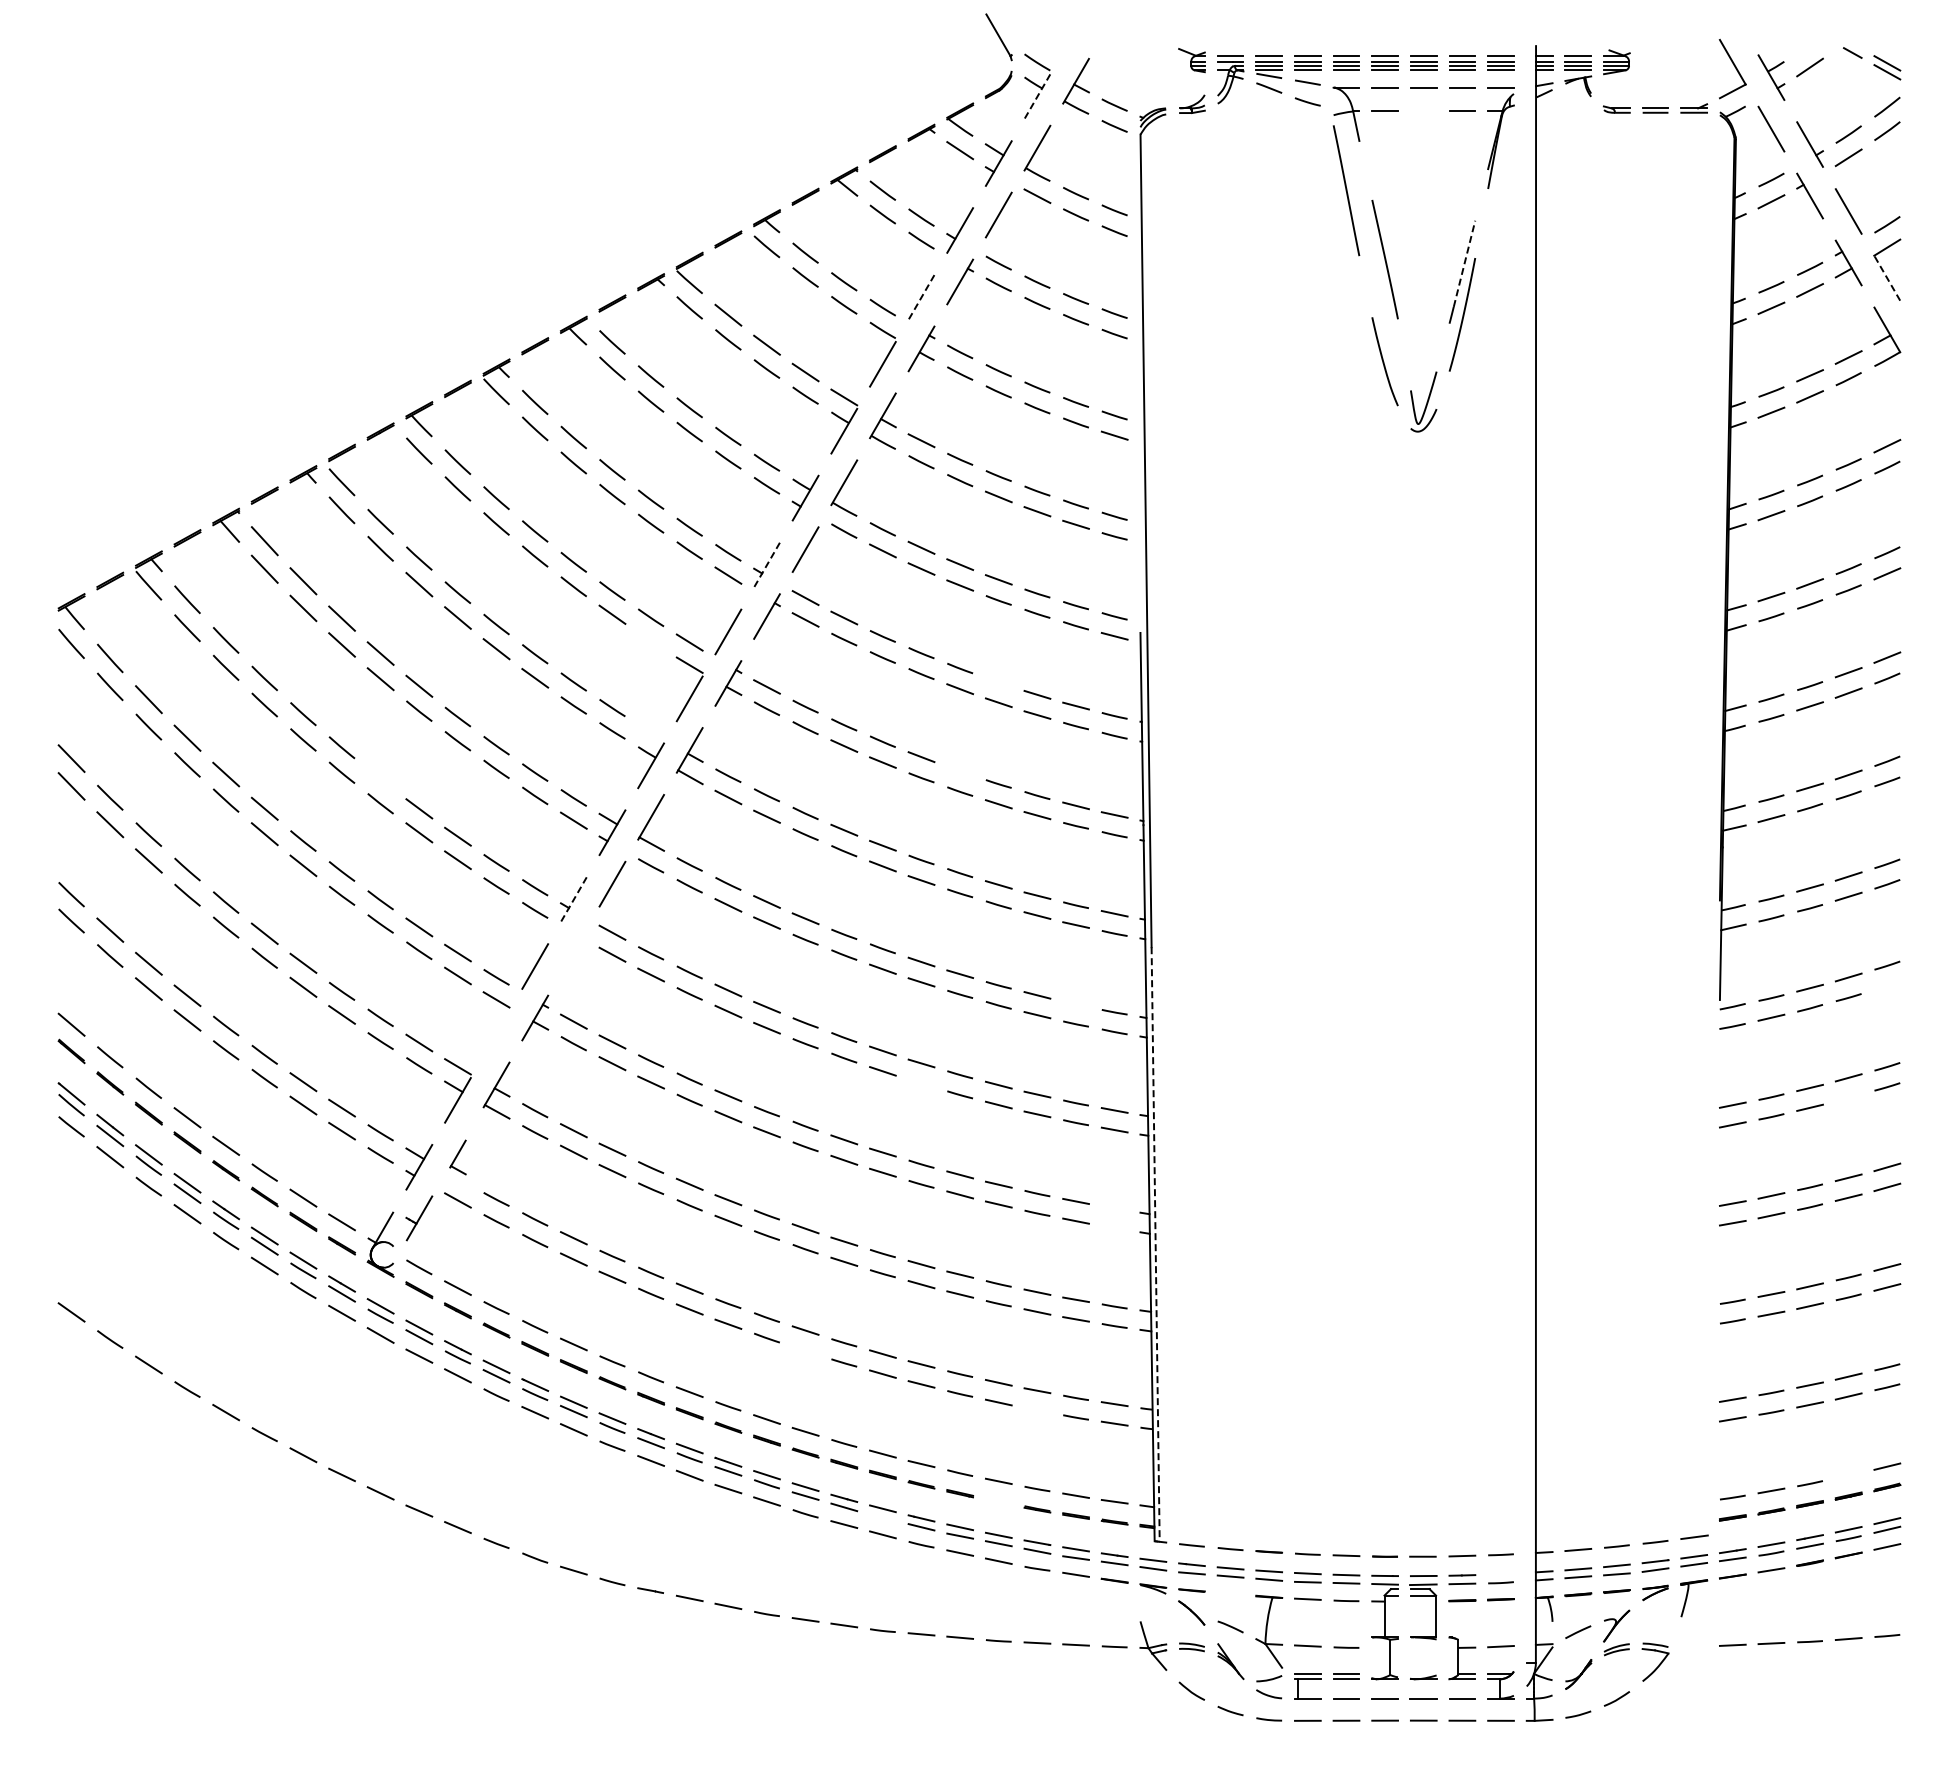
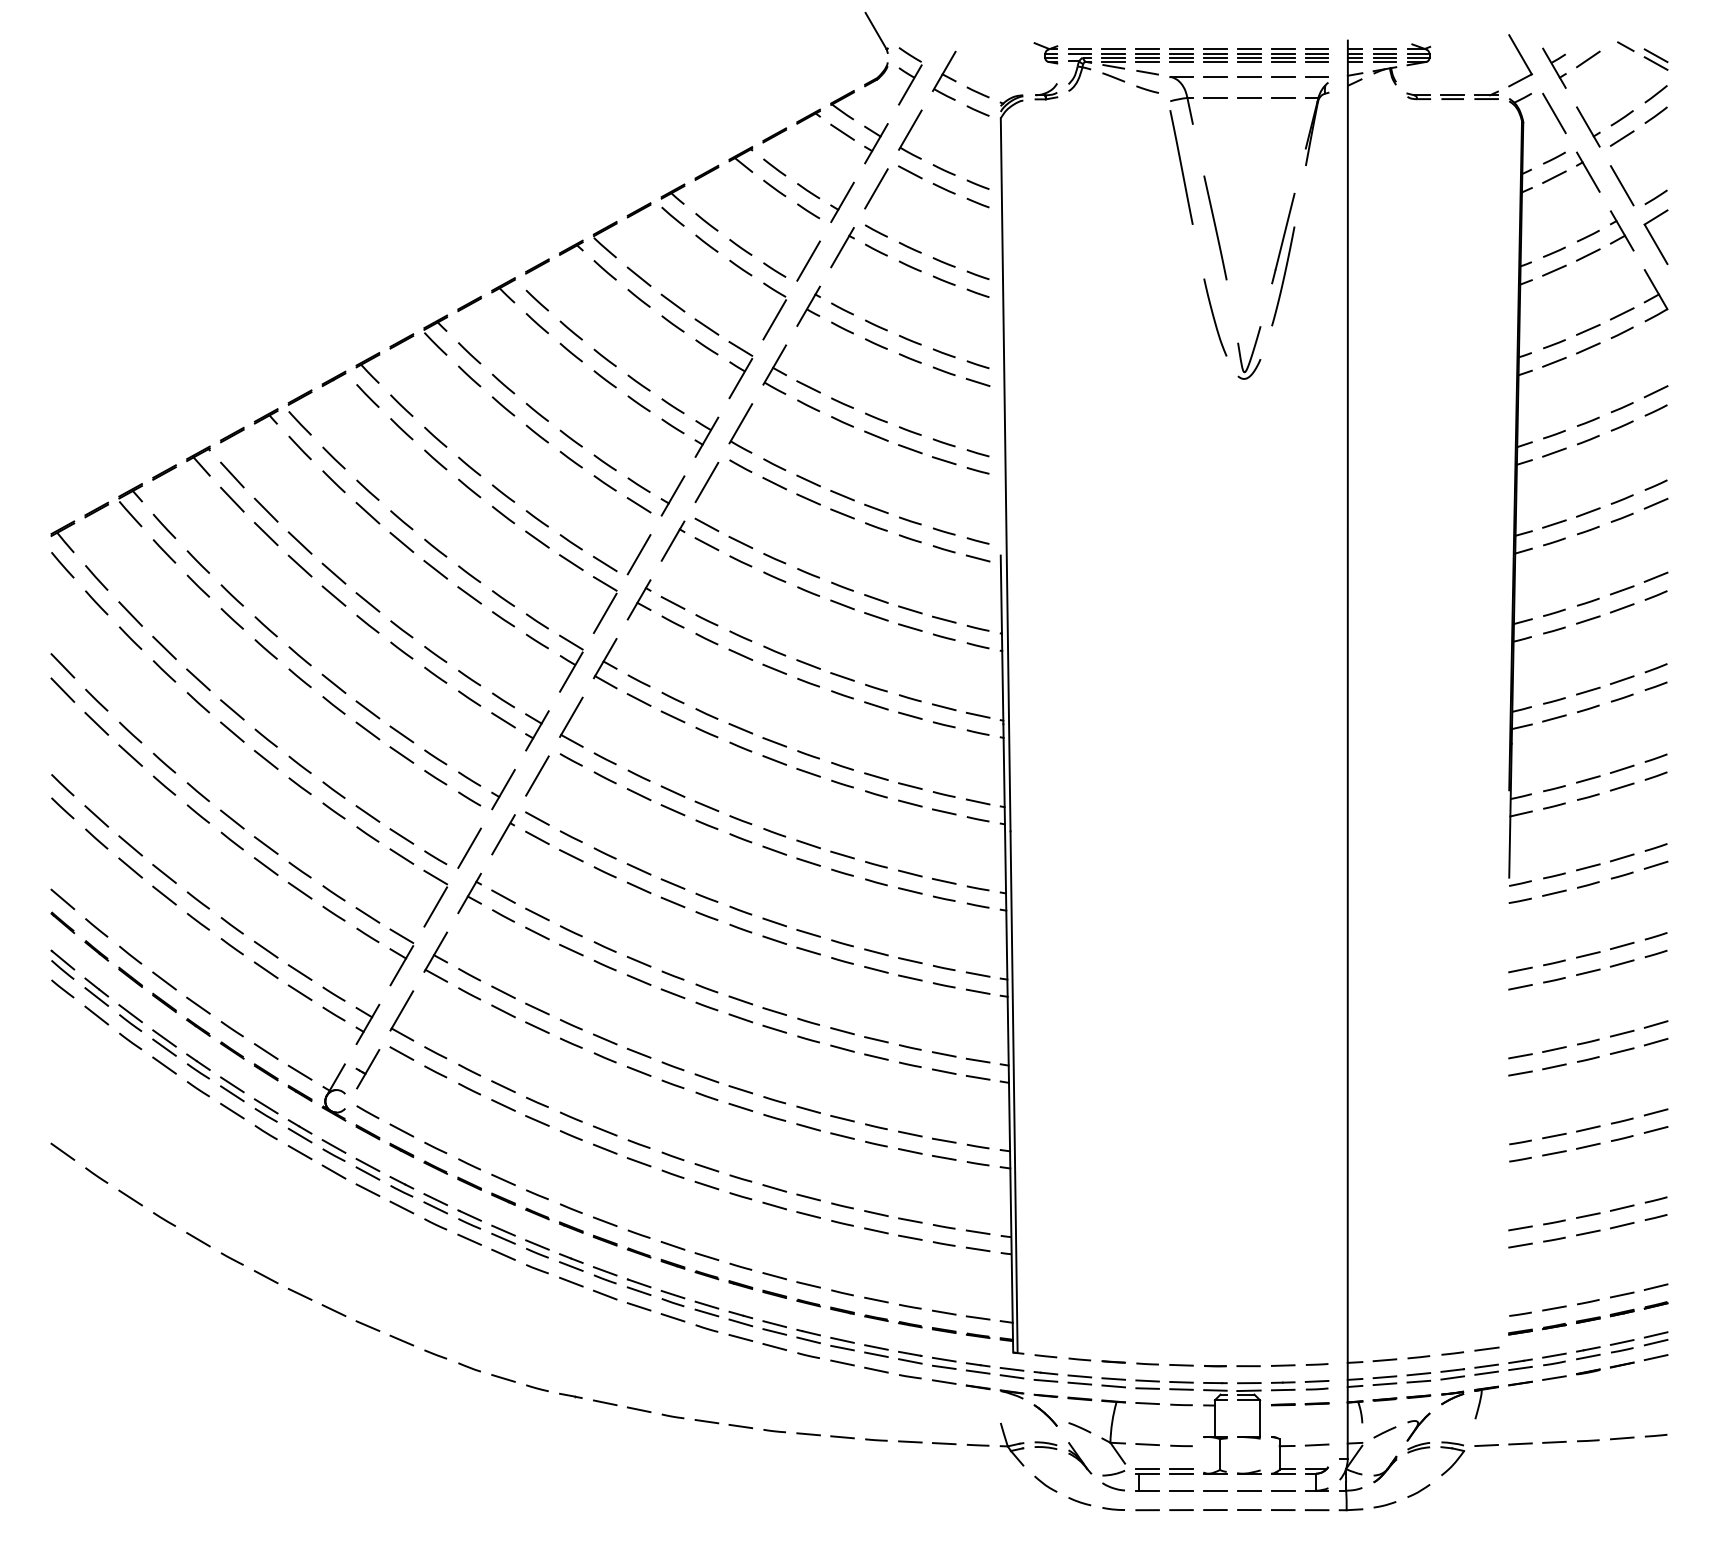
line: (1037, 96) -> (910, 84), dashed -> solid
line: (1423, 111) -> (1249, 97), added
line: (1464, 263) -> (1285, 231), dashed -> solid
line: (1887, 278) -> (1656, 244), dashed -> solid
line: (921, 297) -> (808, 261), dashed -> solid
line: (767, 565) -> (673, 496), dashed -> solid
line: (651, 640) -> (571, 562), added
line: (998, 681) -> (876, 598), added
line: (651, 731) -> (571, 642), added
line: (960, 770) -> (842, 676), added
line: (380, 778) -> (333, 683), added
line: (573, 899) -> (503, 789), dashed -> solid
part: (573, 950) -> (503, 834), added
line: (1887, 985) -> (1656, 864), added
line: (1075, 1004) -> (943, 881), added
line: (496, 1033) -> (435, 907), added
line: (921, 1083) -> (808, 950), added
line: (1848, 1097) -> (1622, 963), added
part: (457, 1157) -> (401, 1015), size x1.67
line: (1114, 1208) -> (977, 1060), added
line: (1114, 1227) -> (977, 1077), added
line: (1155, 1245) -> (1013, 1093), dashed -> solid
line: (805, 1350) -> (706, 1185), added
line: (1037, 1410) -> (910, 1237), added
line: (1848, 1475) -> (1622, 1294), added
line: (998, 1502) -> (876, 1318), added
line: (882, 1517) -> (774, 1331), added
line: (1500, 1573) -> (1316, 1380), added
line: (1230, 1593) -> (1079, 1398), added
line: (1694, 1646) -> (1486, 1444), added

